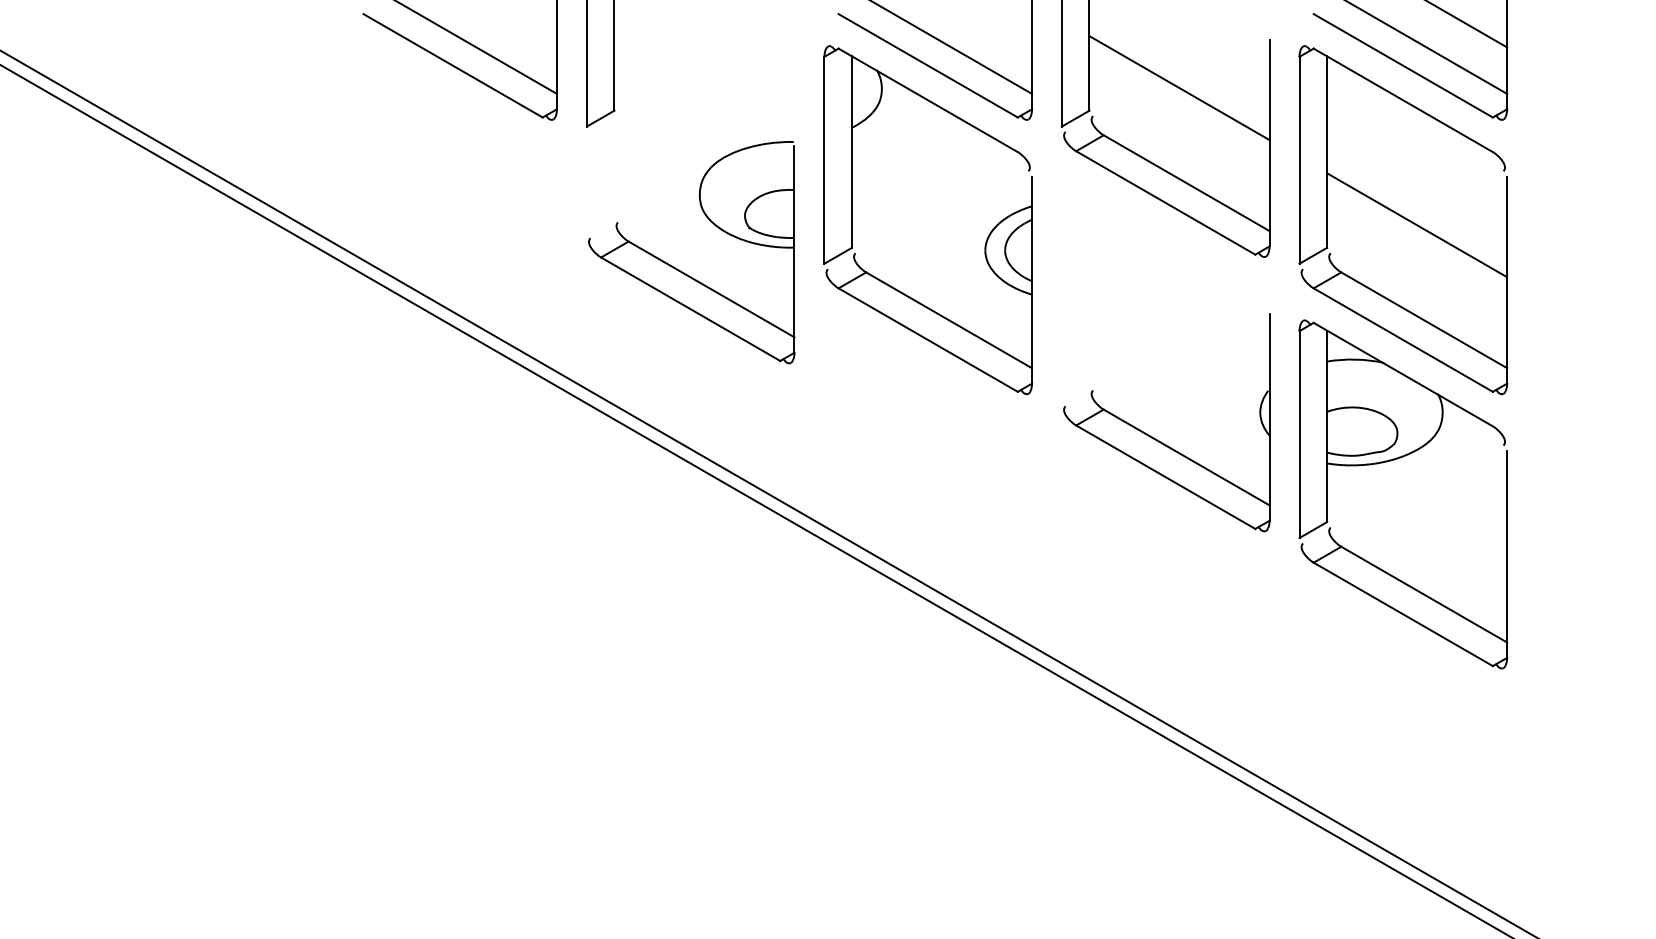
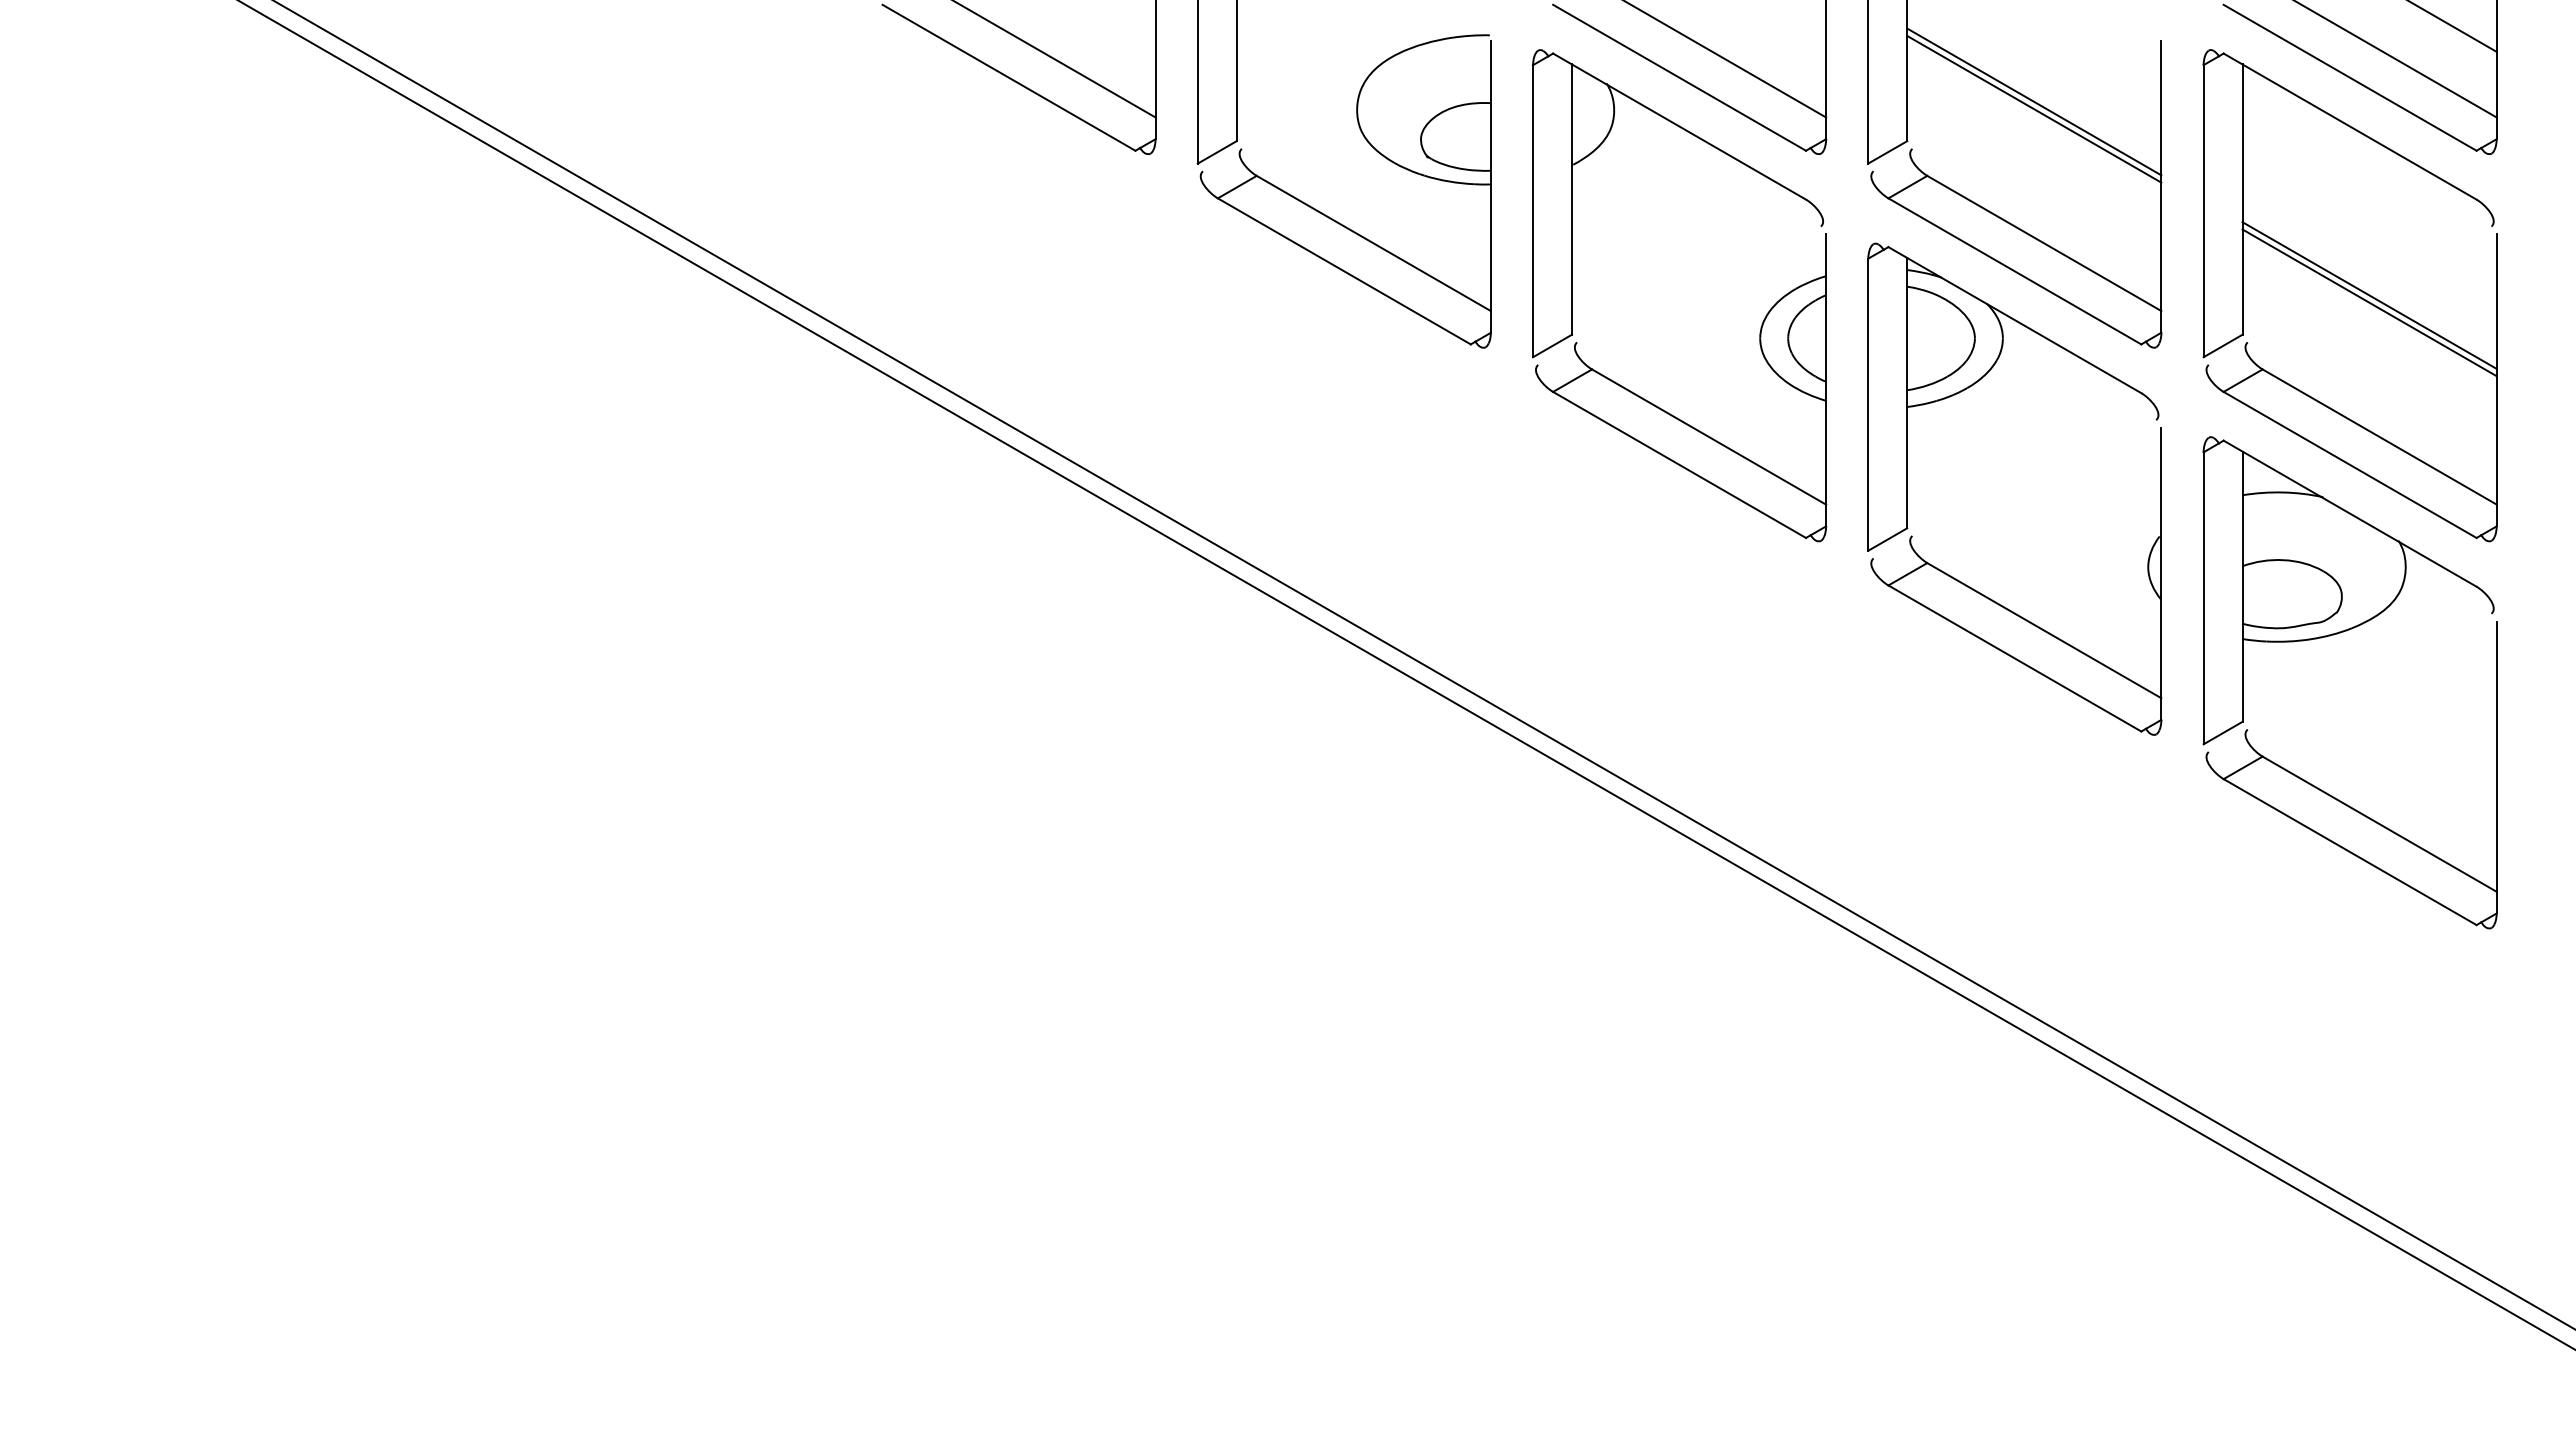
line: (1179, 82) -> (2034, 101), added
line: (1417, 220) -> (2369, 295), added
part: (680, 270) -> (1329, 216), moved
part: (1145, 276) -> (1986, 375), added

